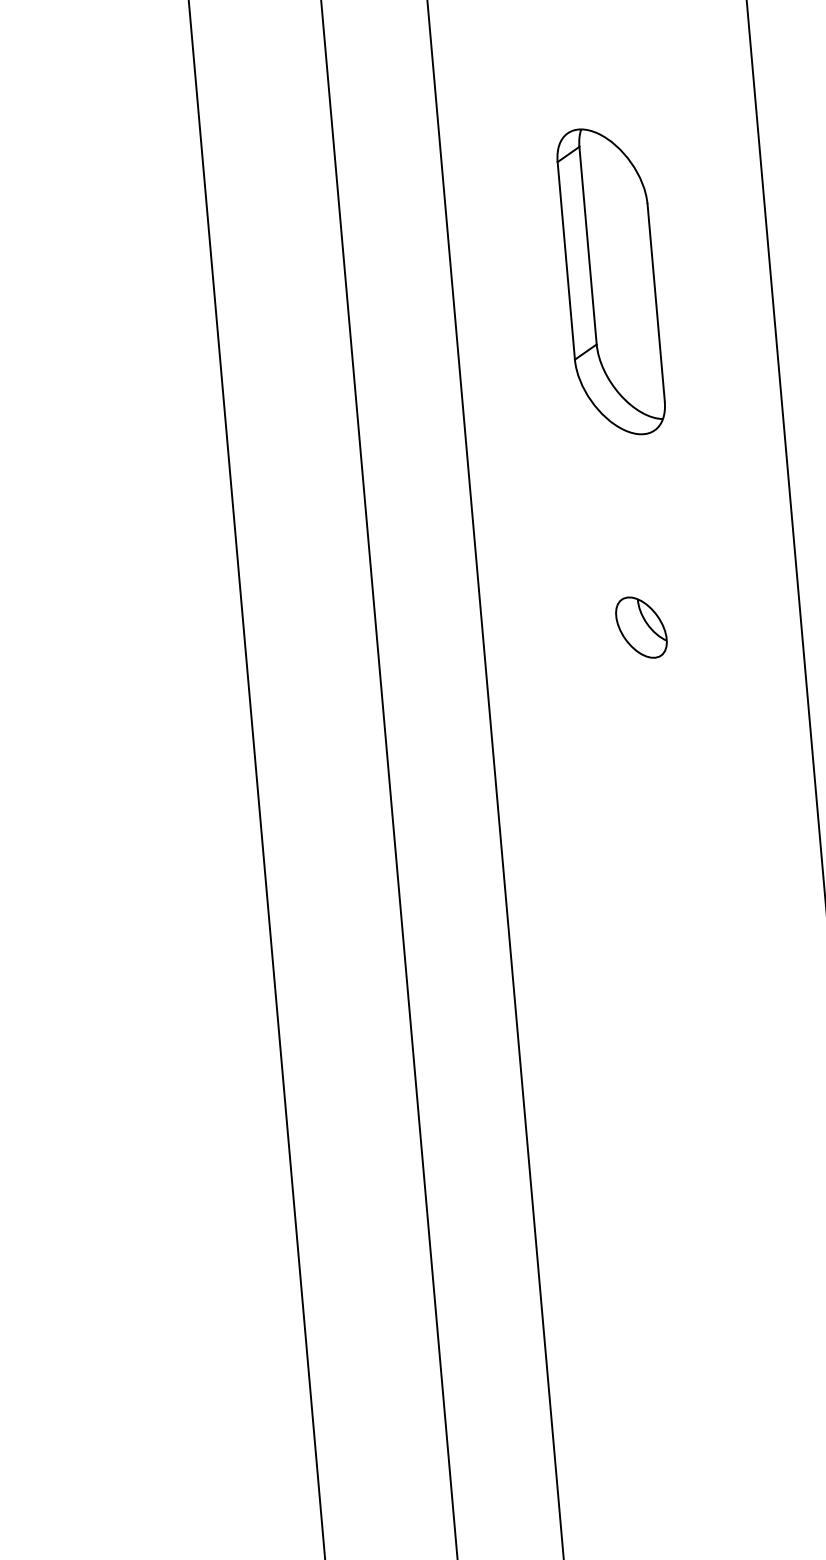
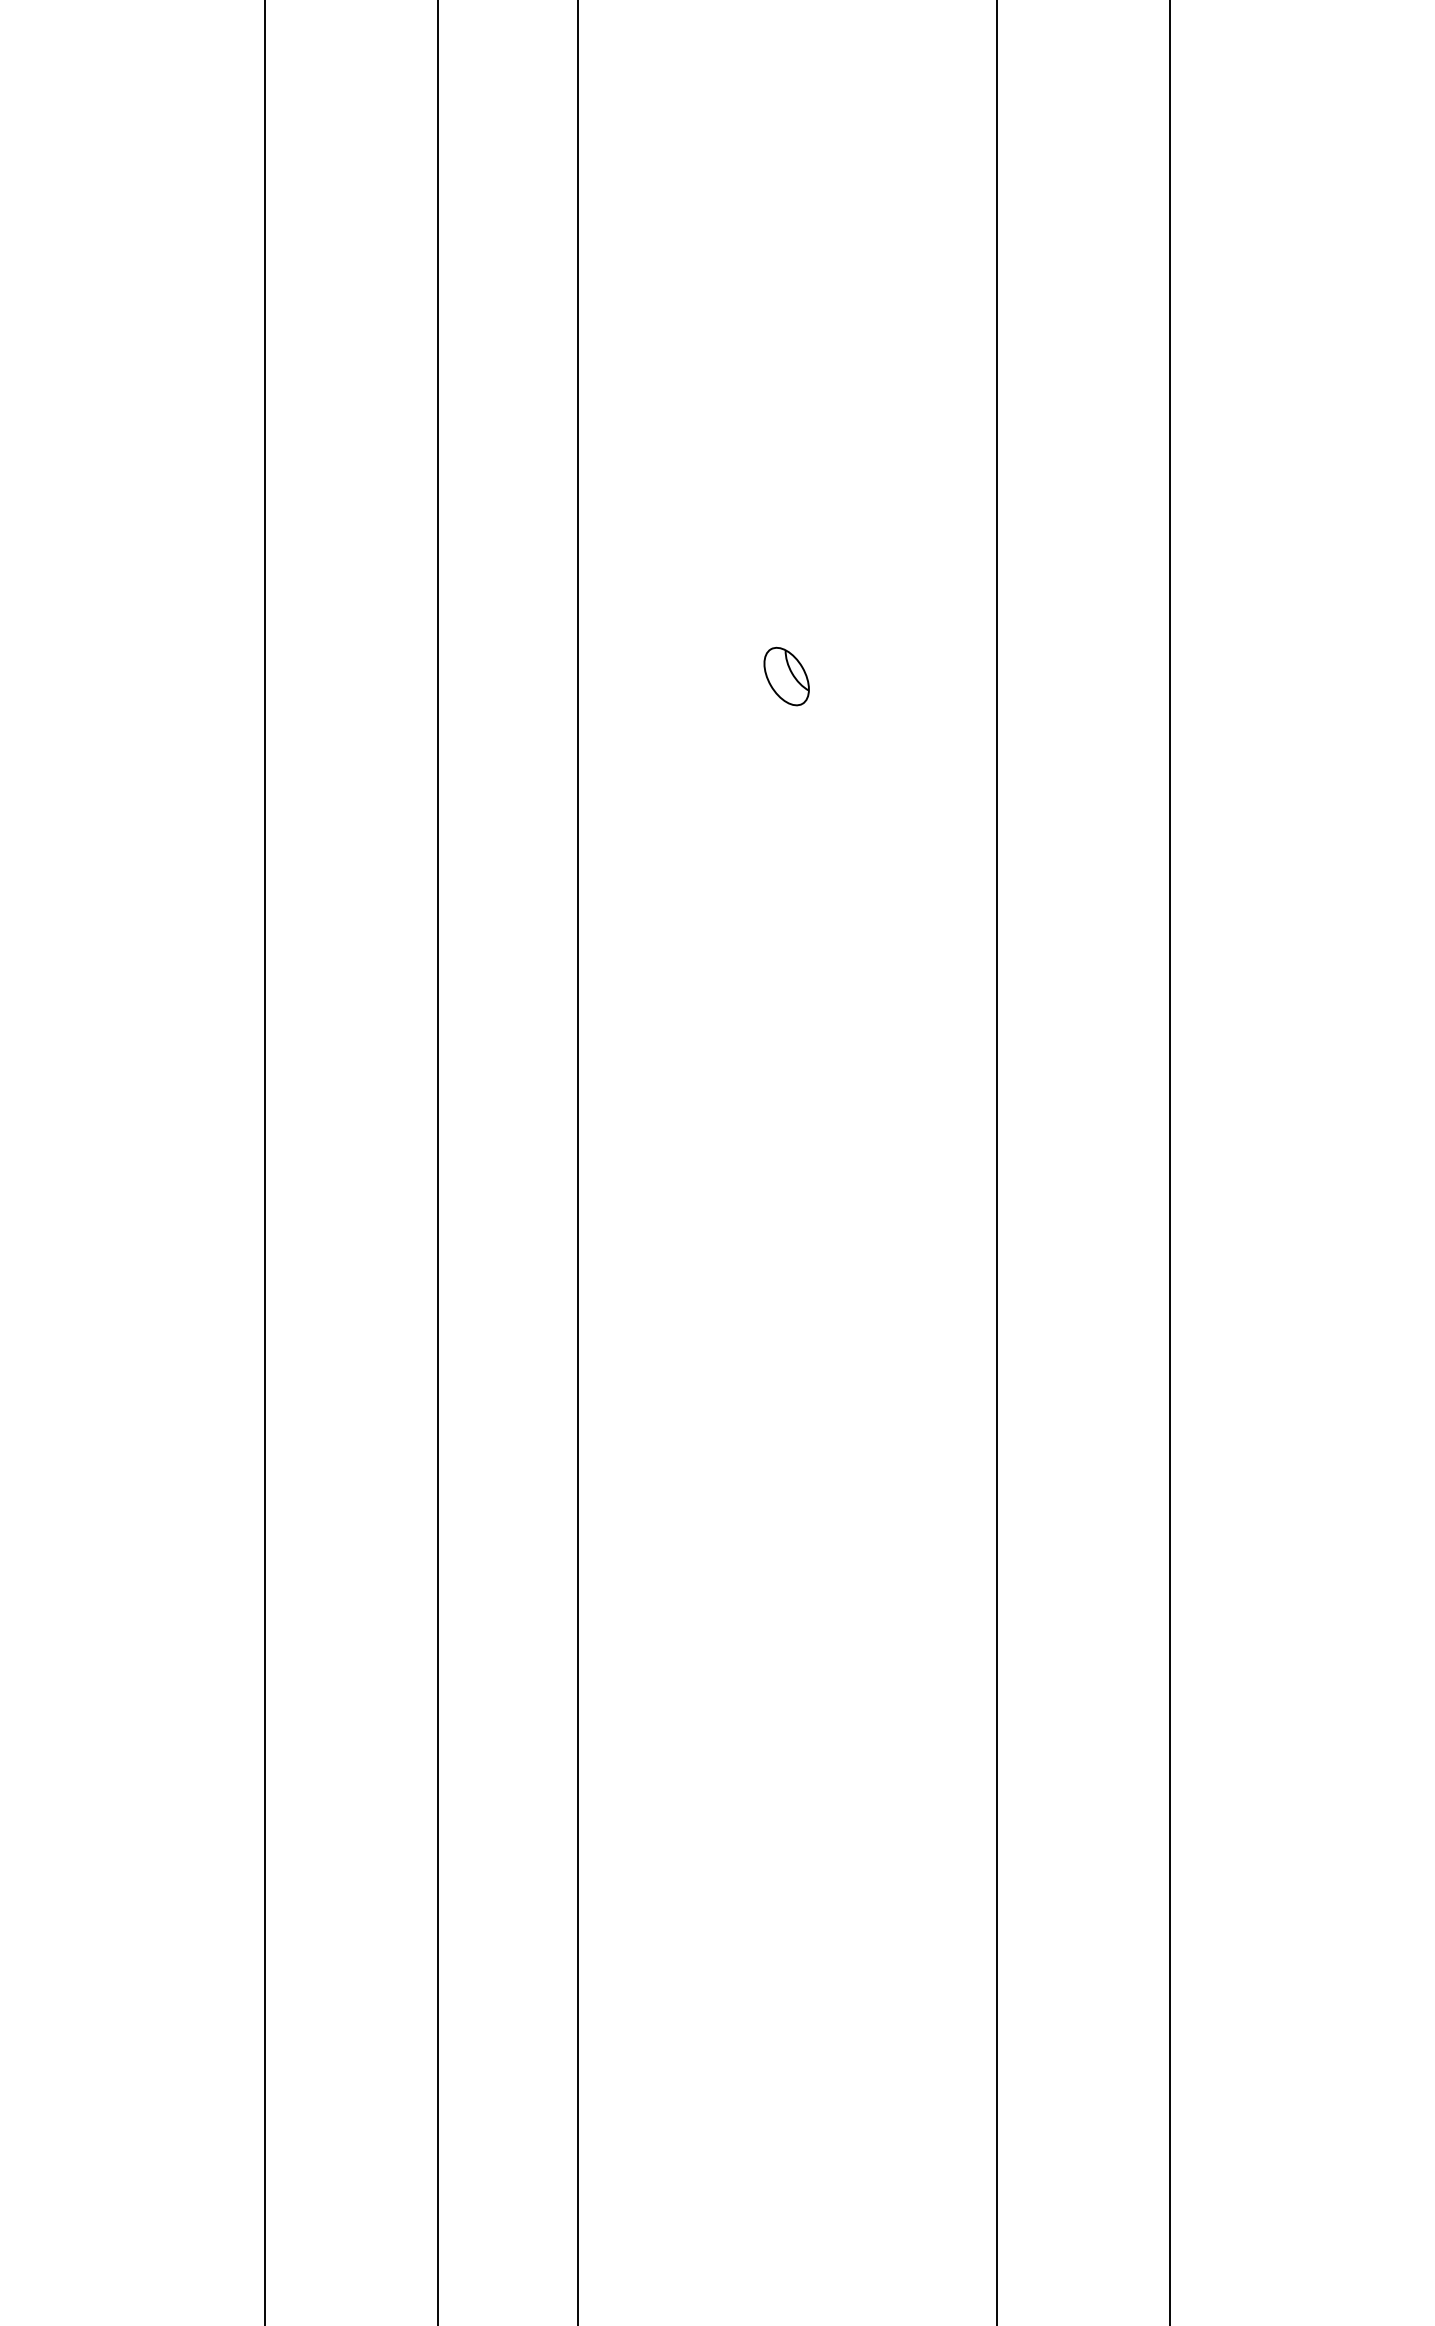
part: (611, 281) -> (786, 219), removed
part: (641, 627) -> (786, 676), size x0.7

